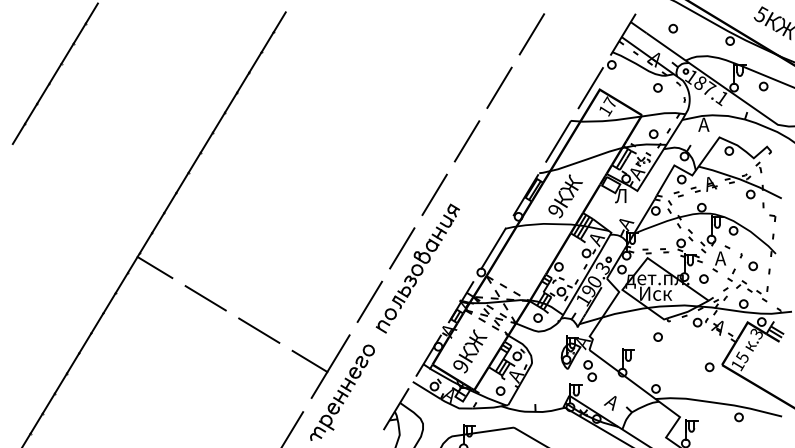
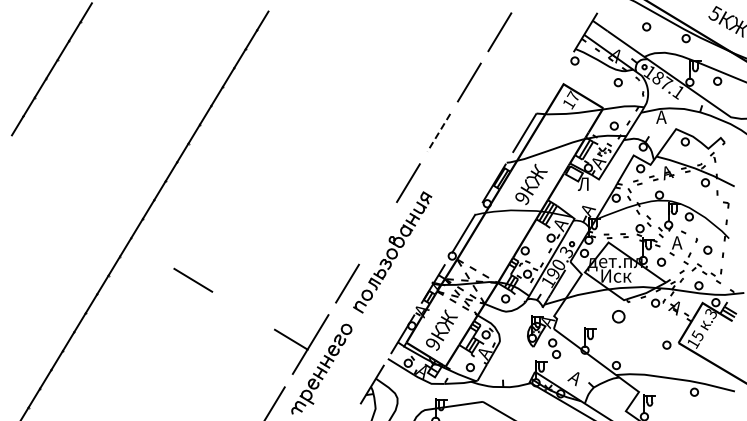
part: (673, 28) -> (646, 26), moved
line: (590, 87) -> (554, 82), removed
line: (466, 142) -> (438, 133), solid -> dashed
line: (401, 248) -> (377, 233), removed
line: (154, 267) -> (145, 251), removed
line: (259, 330) -> (243, 310), removed
part: (657, 336) -> (617, 316), size x1.6

